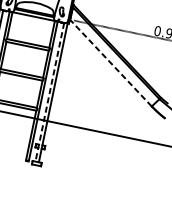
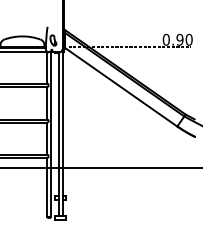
line: (110, 63) -> (120, 87), dashed -> solid
line: (49, 92) -> (58, 134), dashed -> solid

